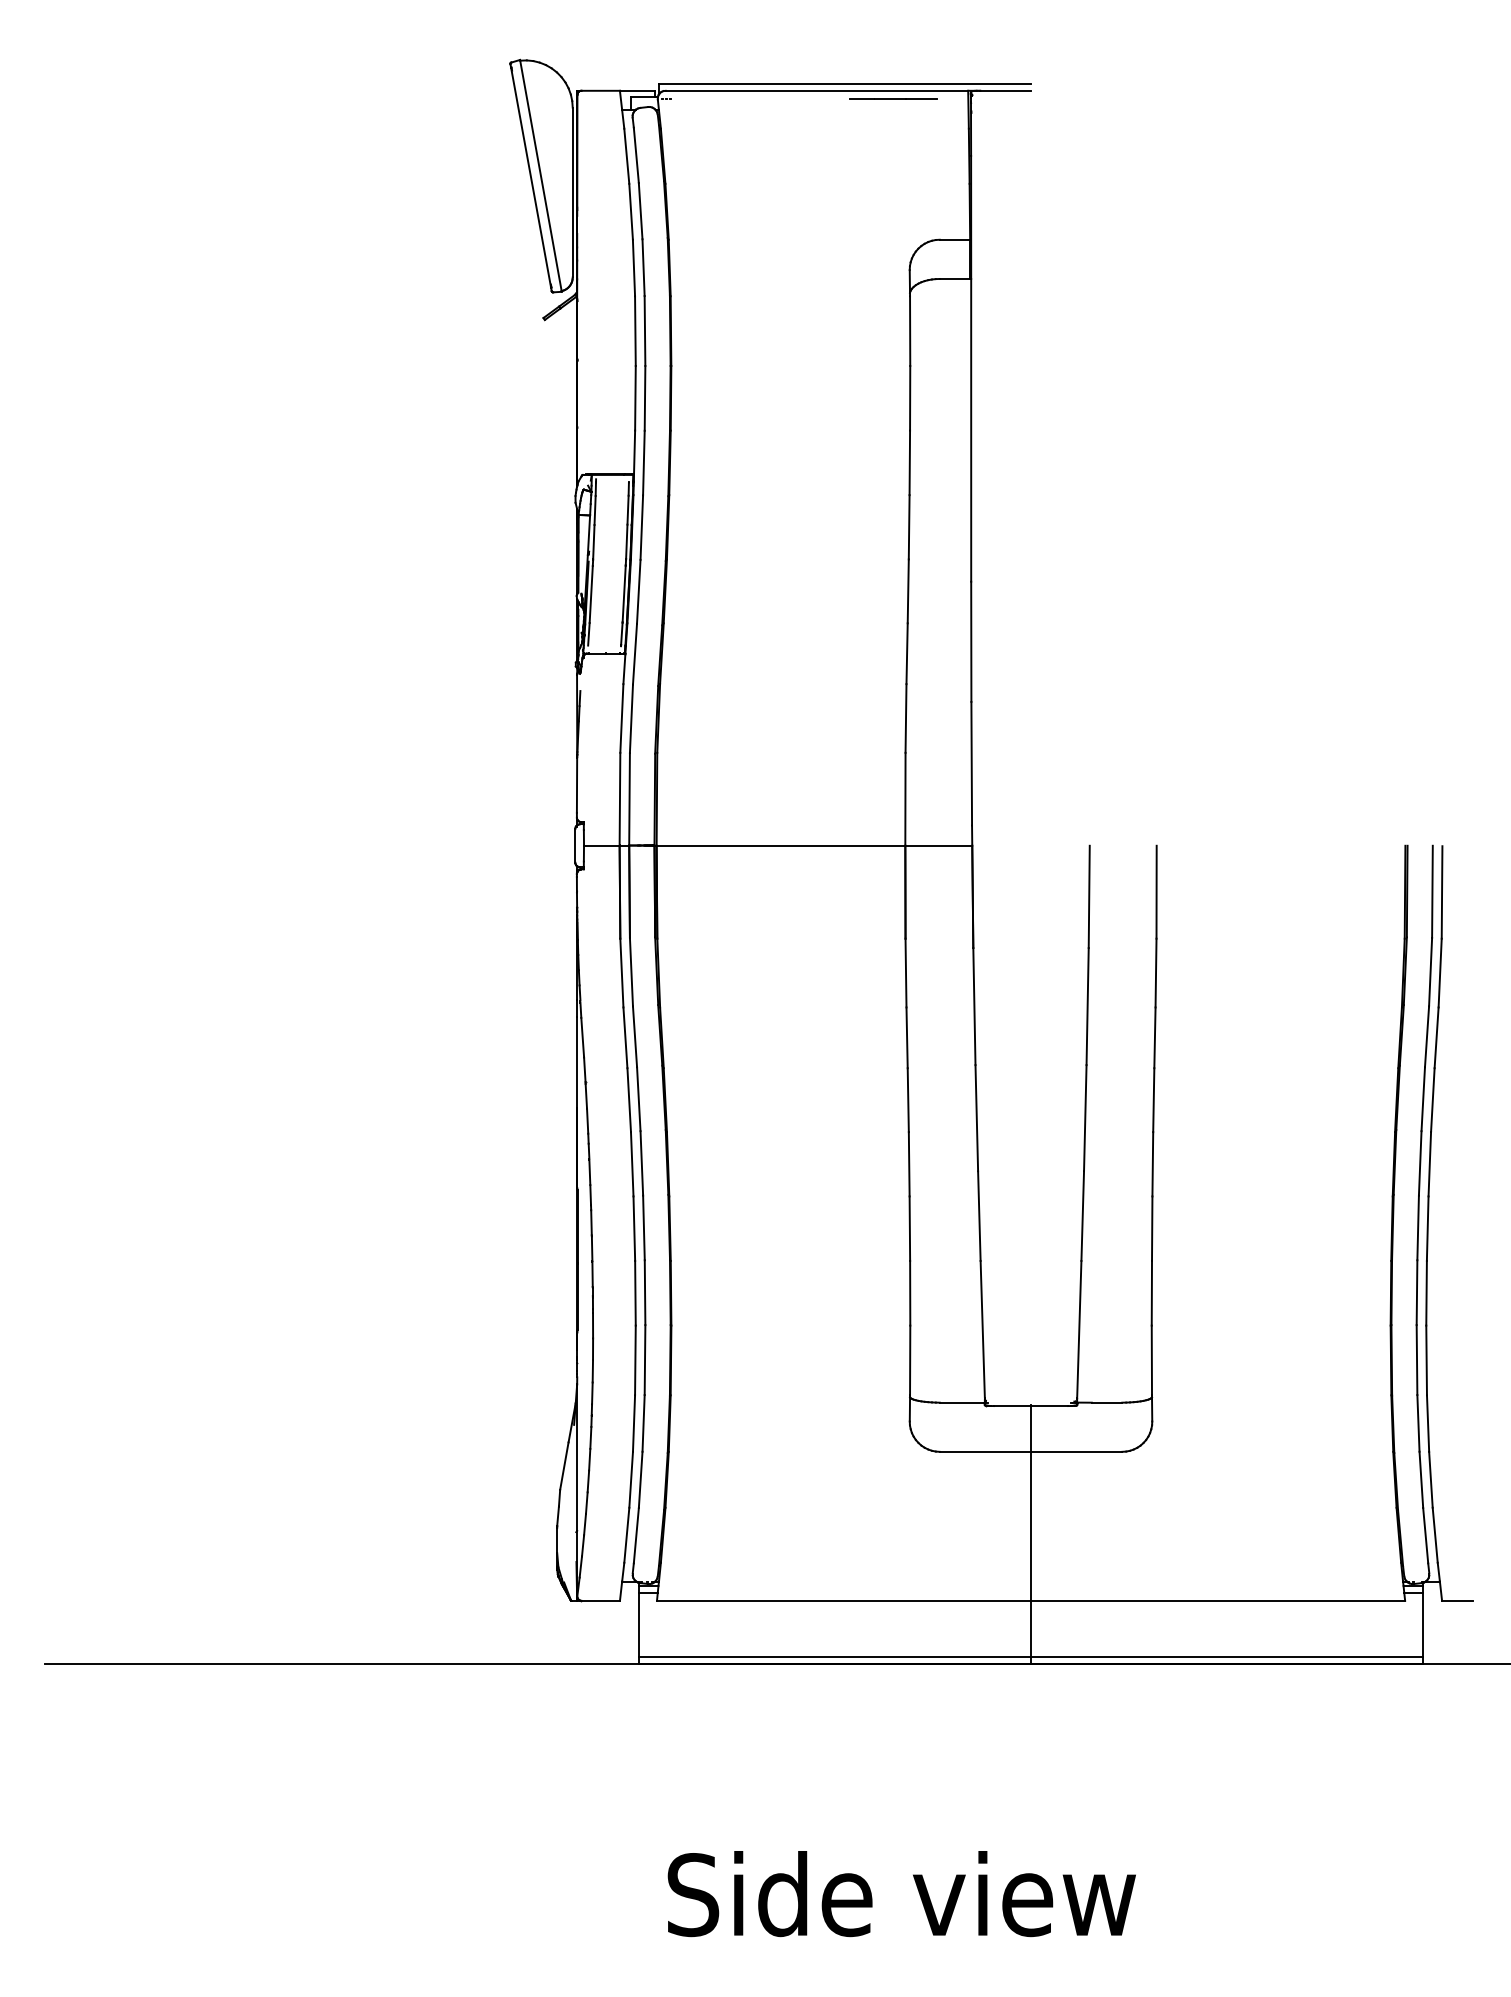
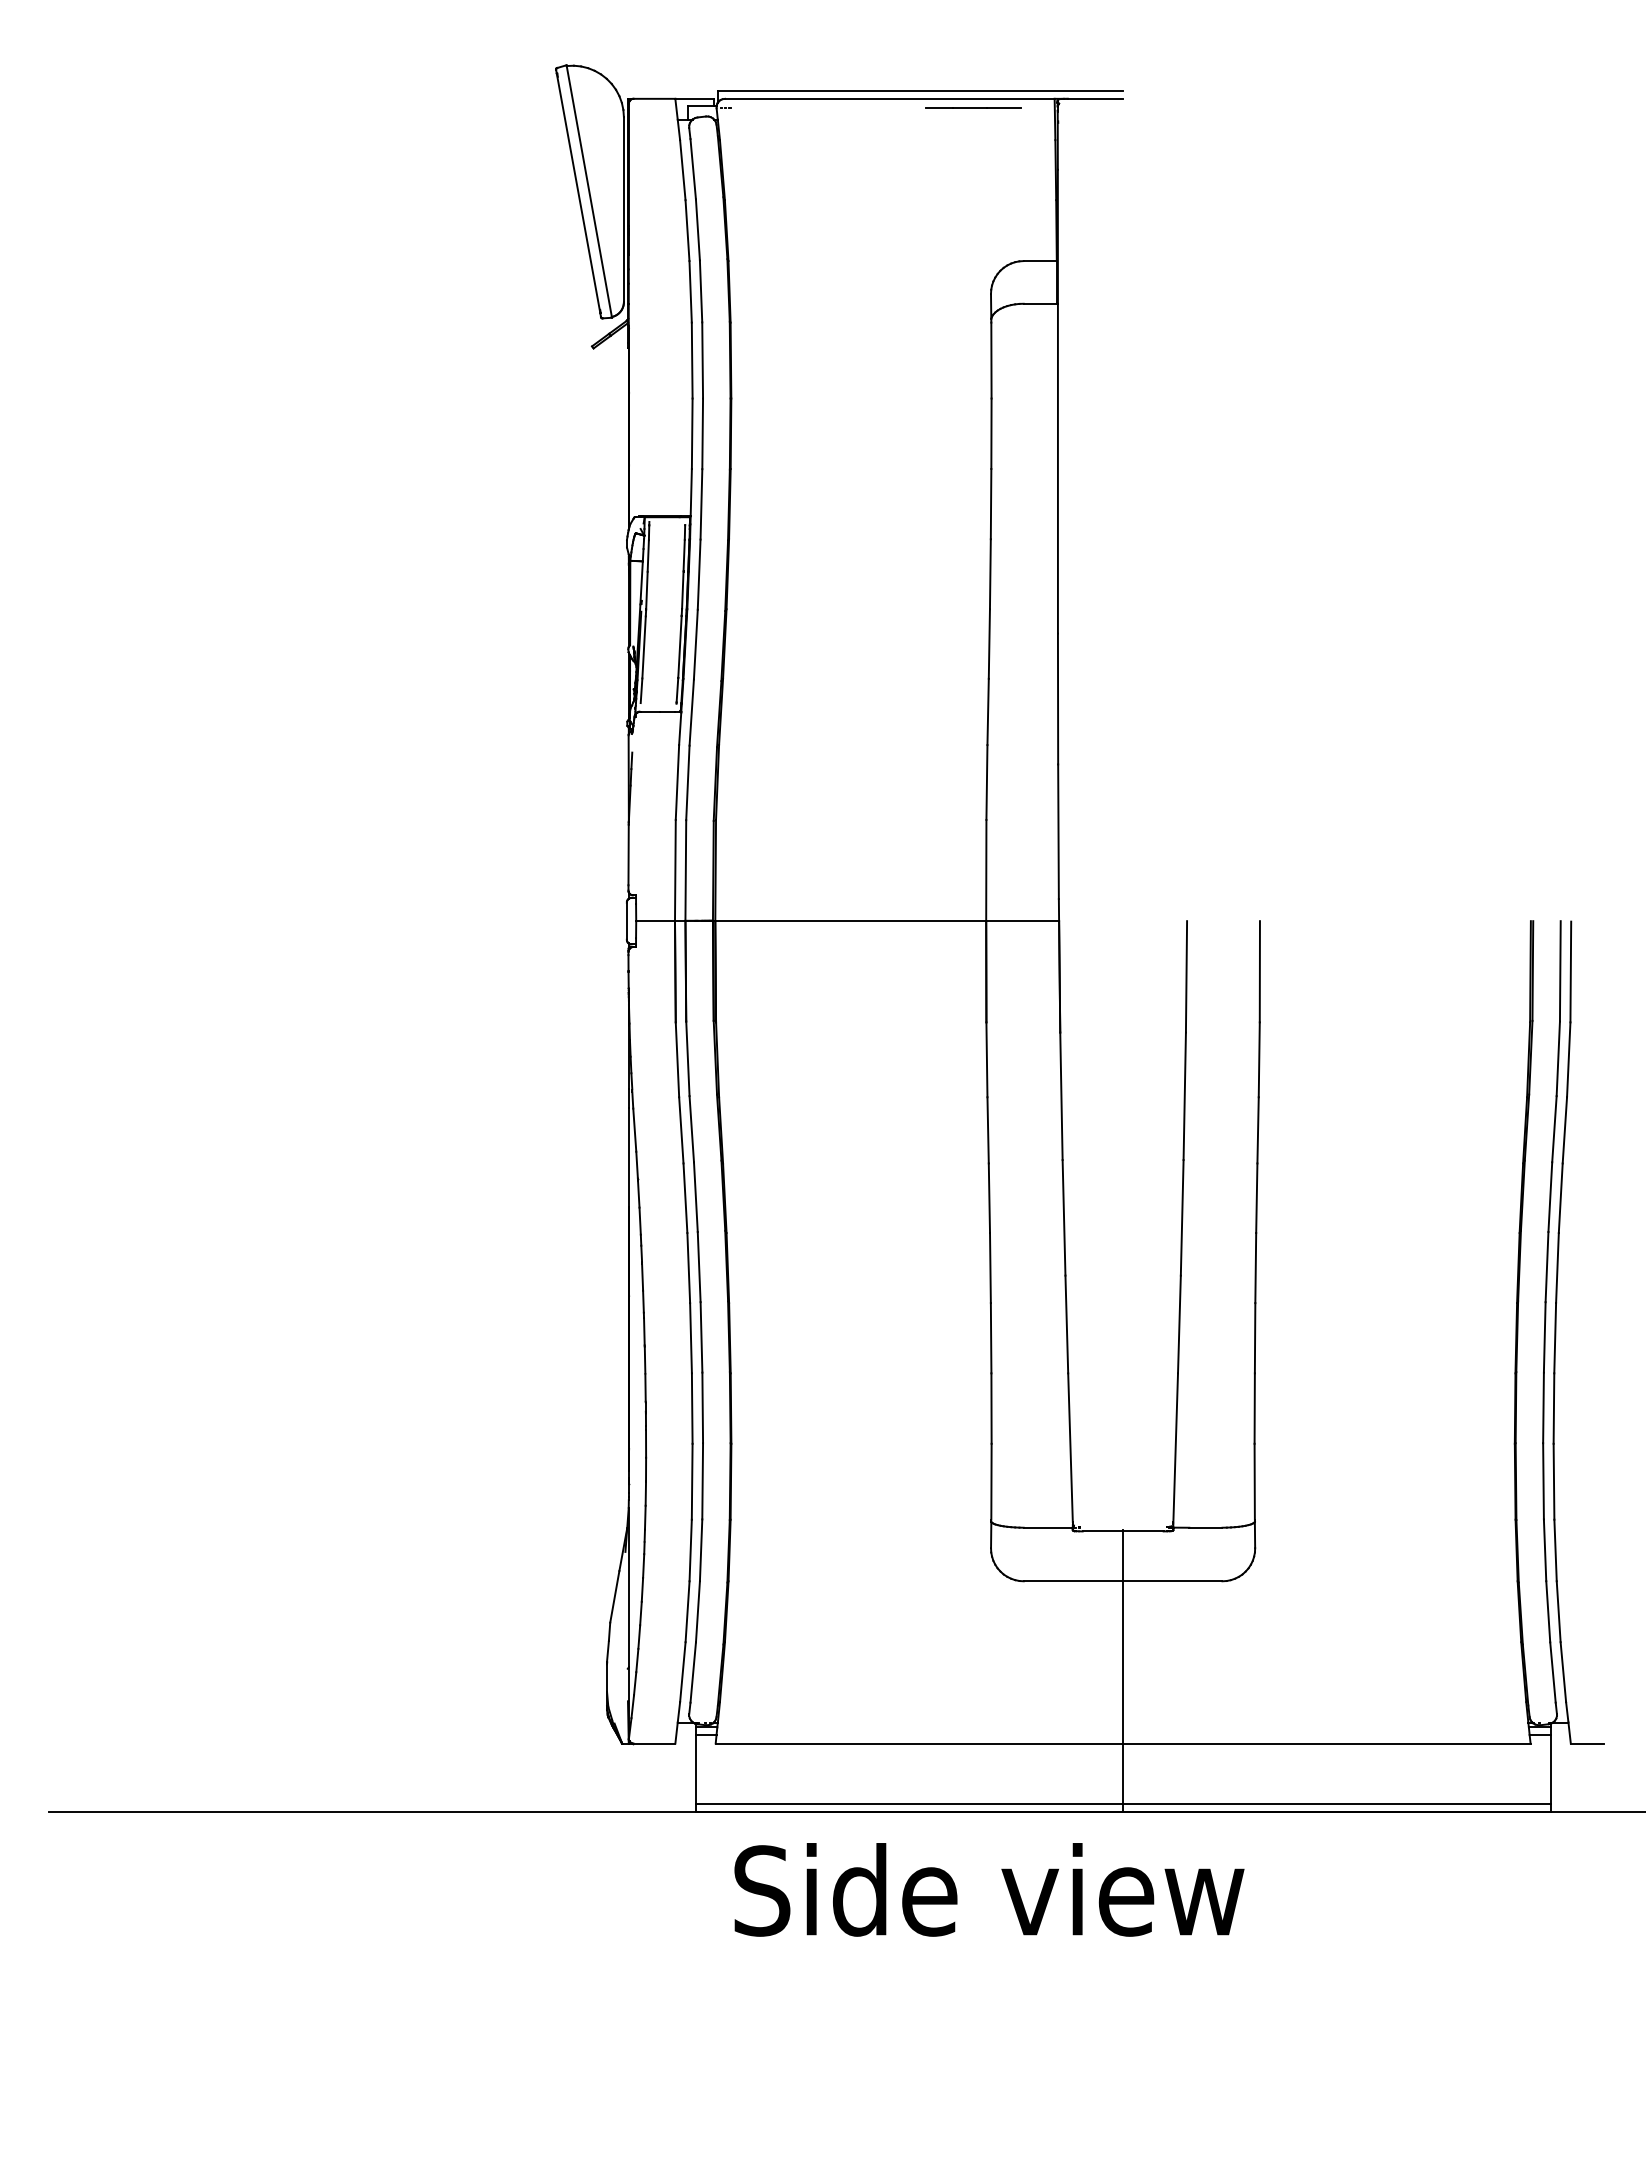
text: (901, 1893) -> (989, 1889), moved

